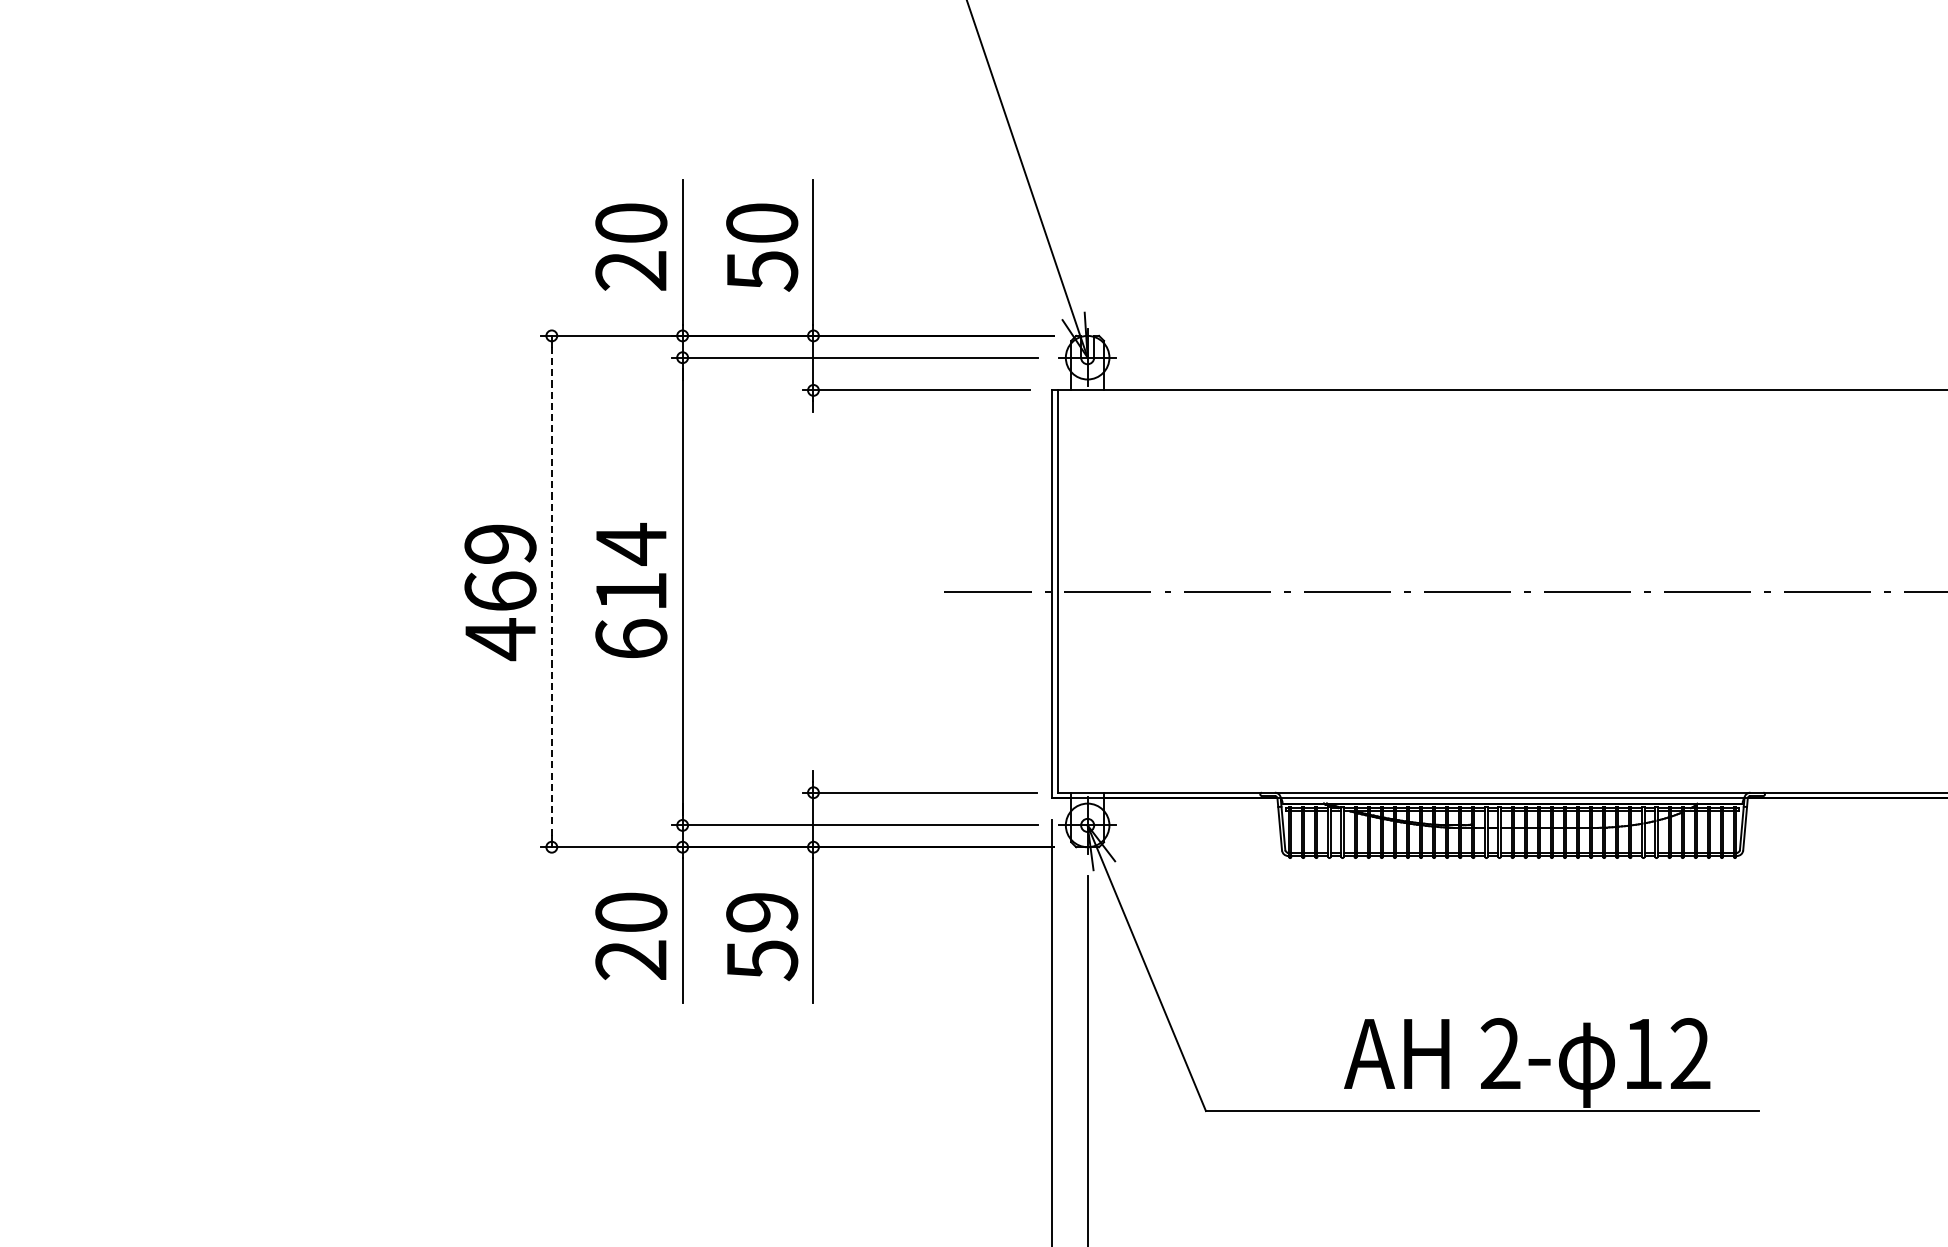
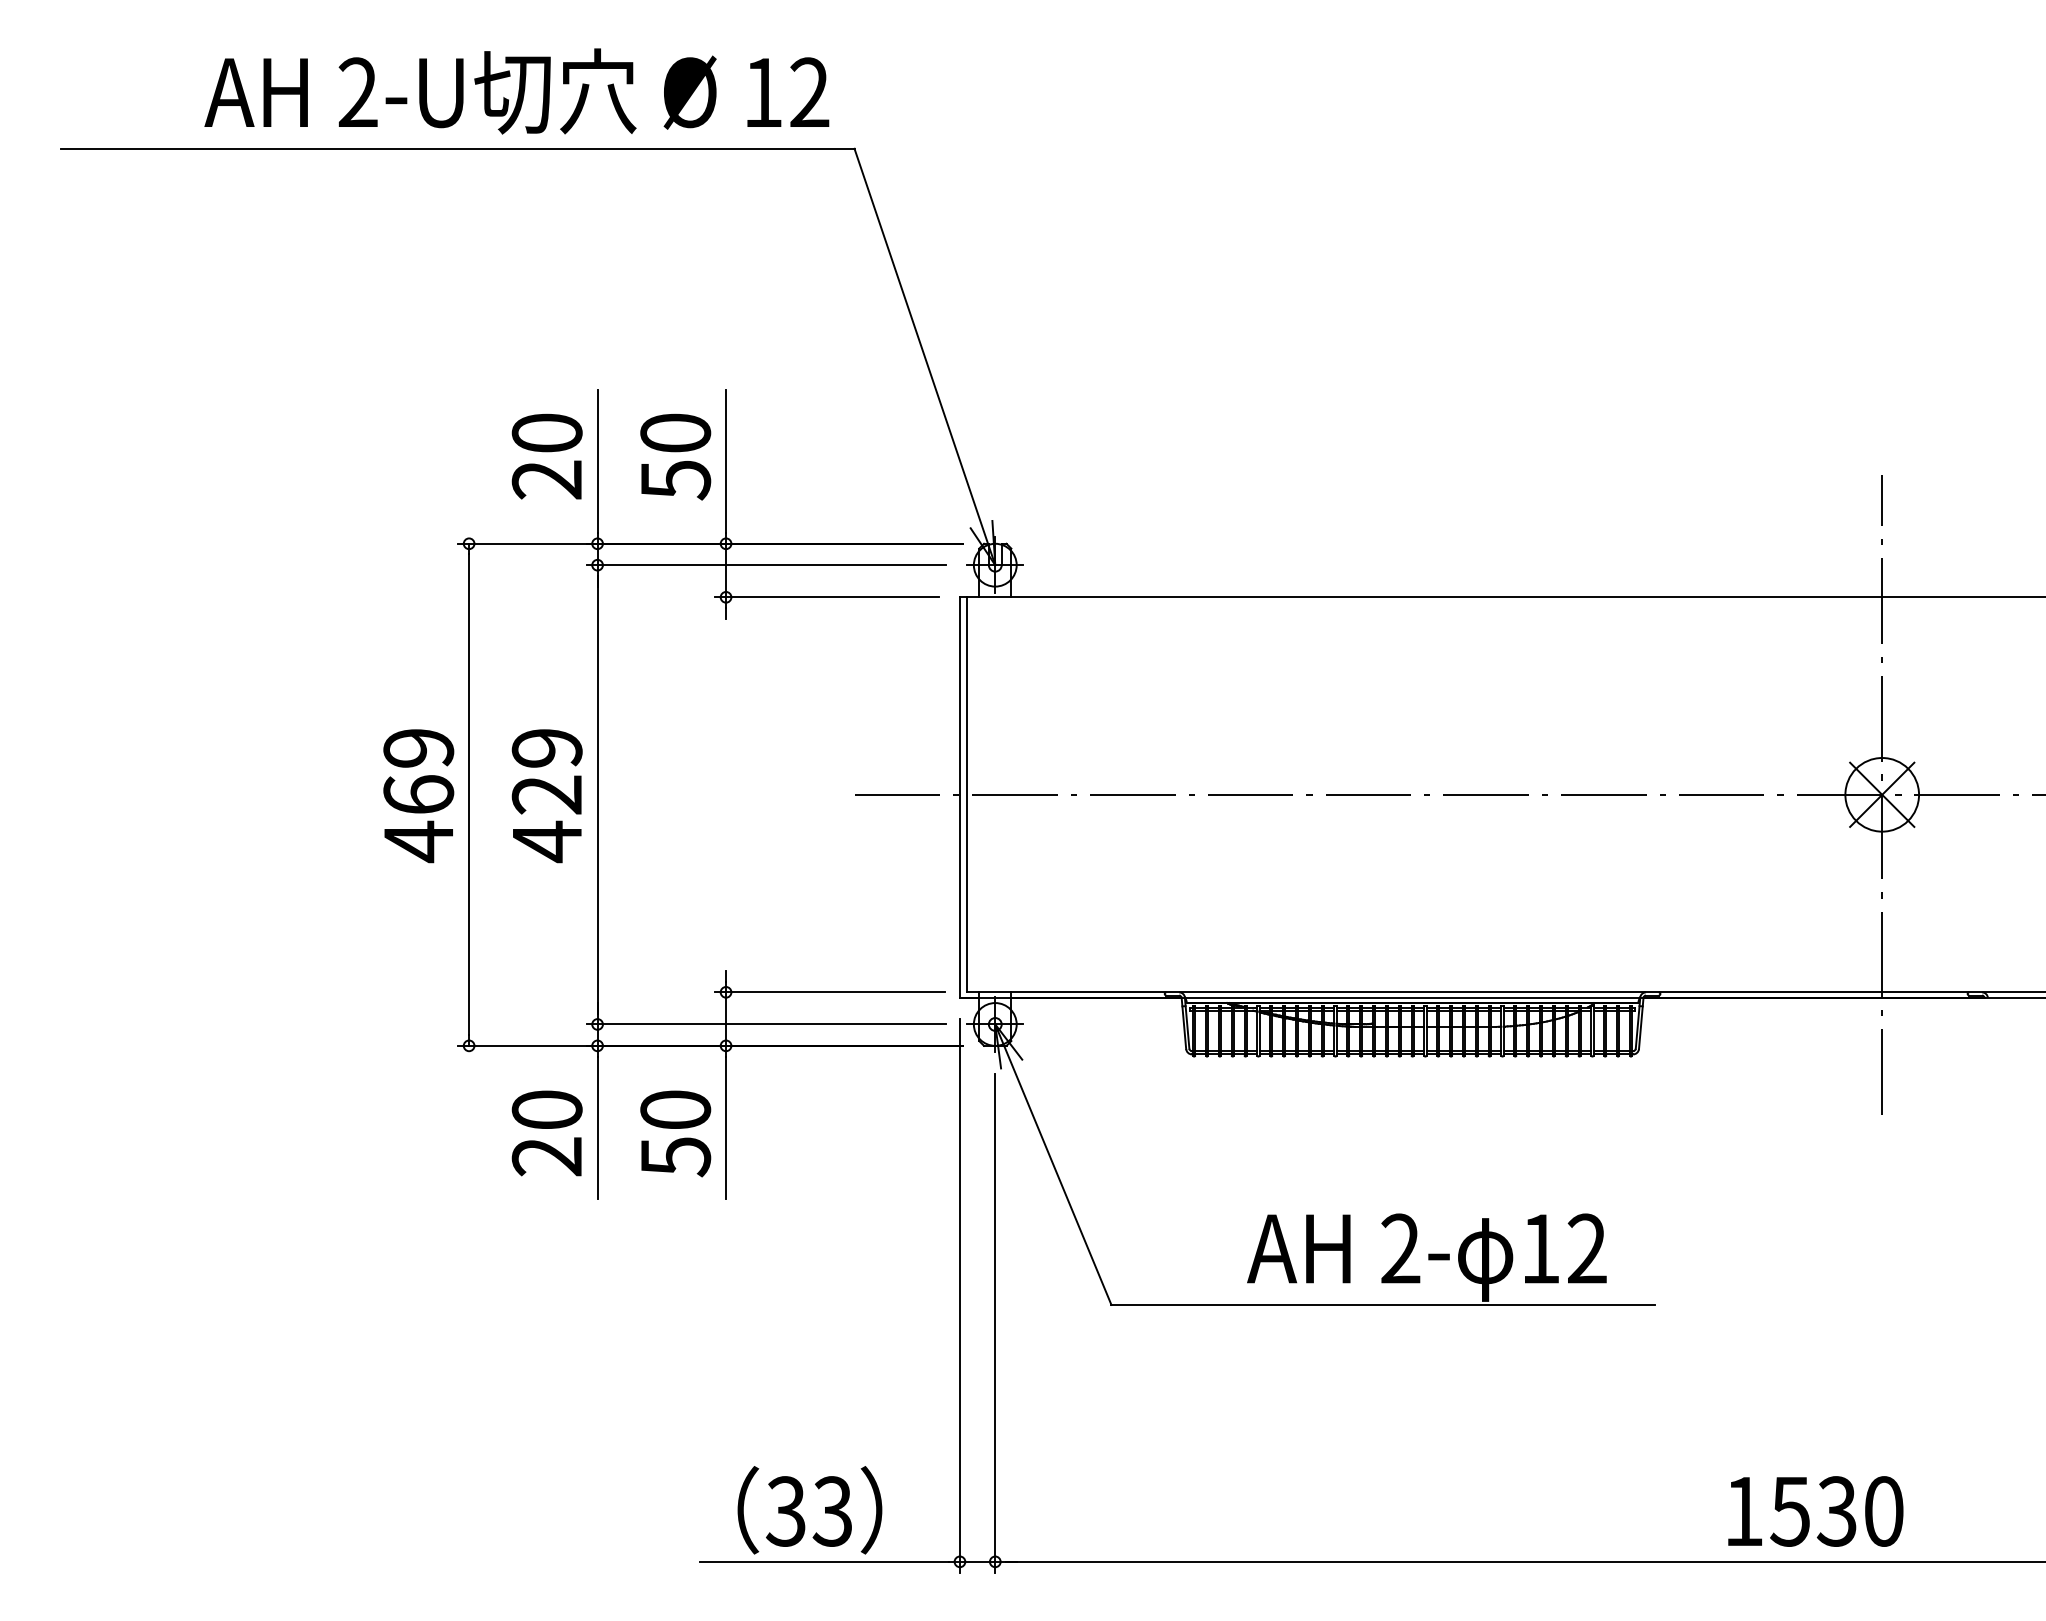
line: (552, 592) -> (469, 795), dashed -> solid
text: (630, 592) -> (546, 795), 614 -> 429
text: (761, 912) -> (675, 1109), 59 -> 50

